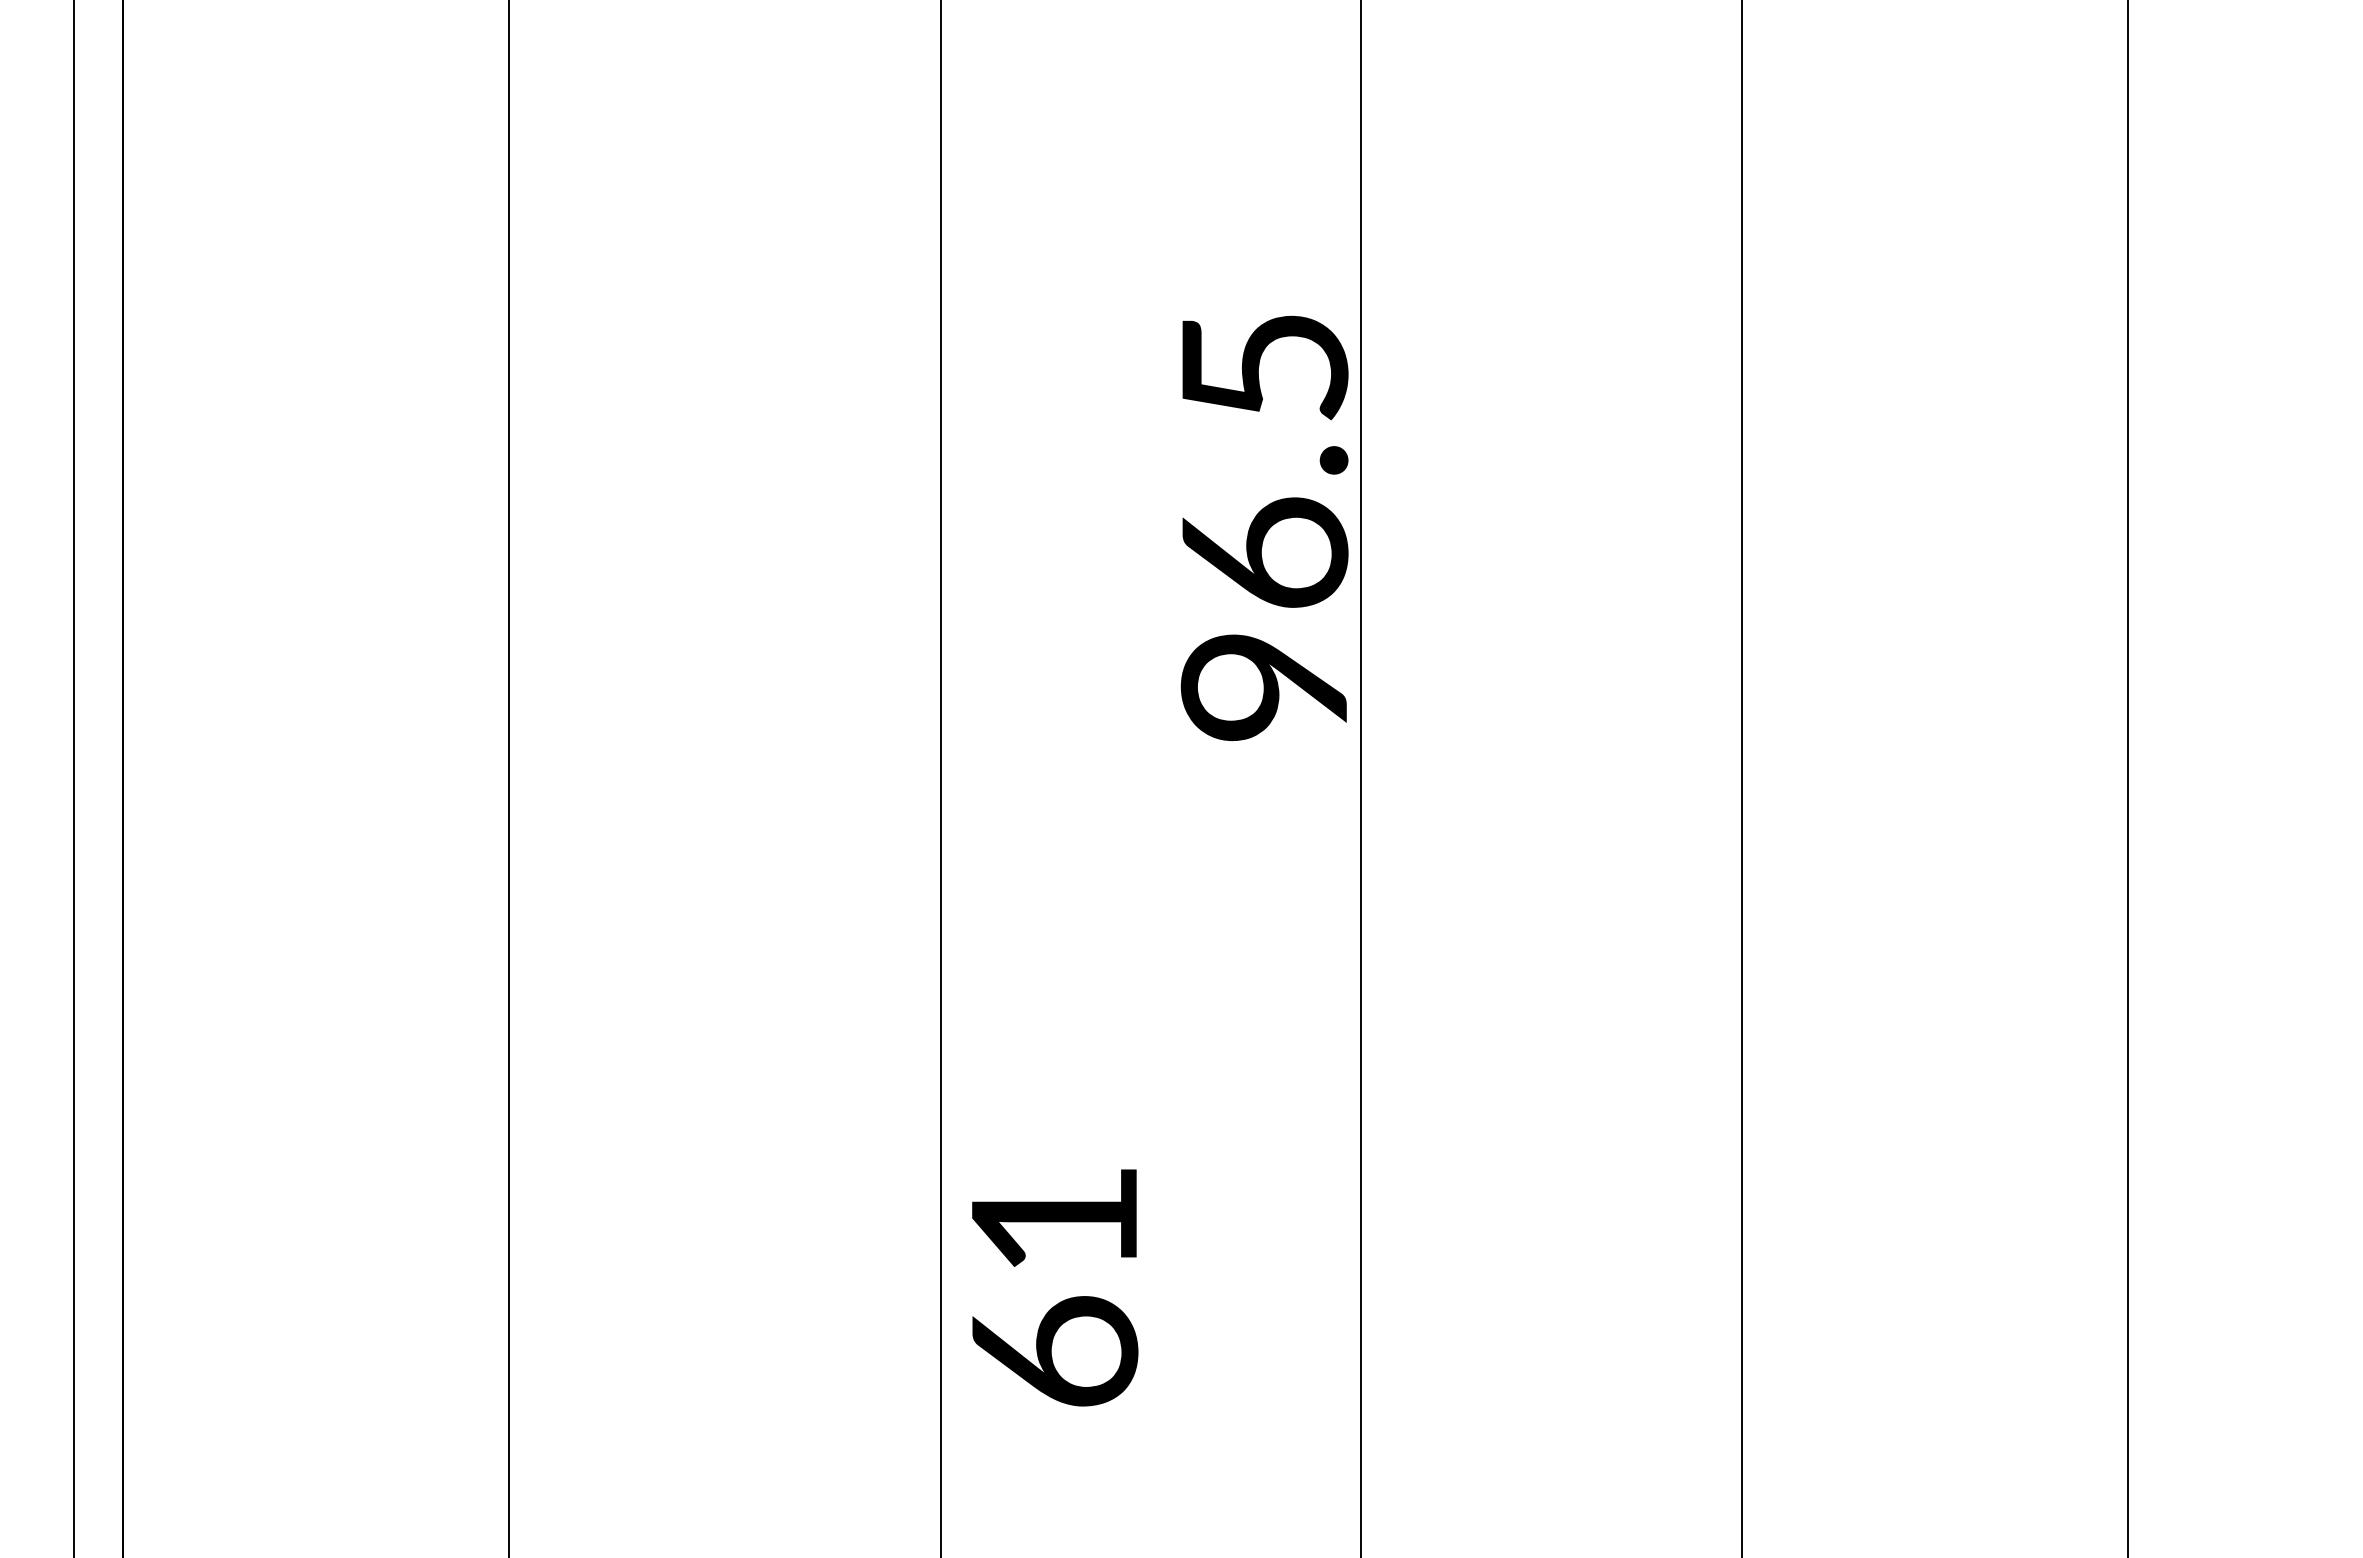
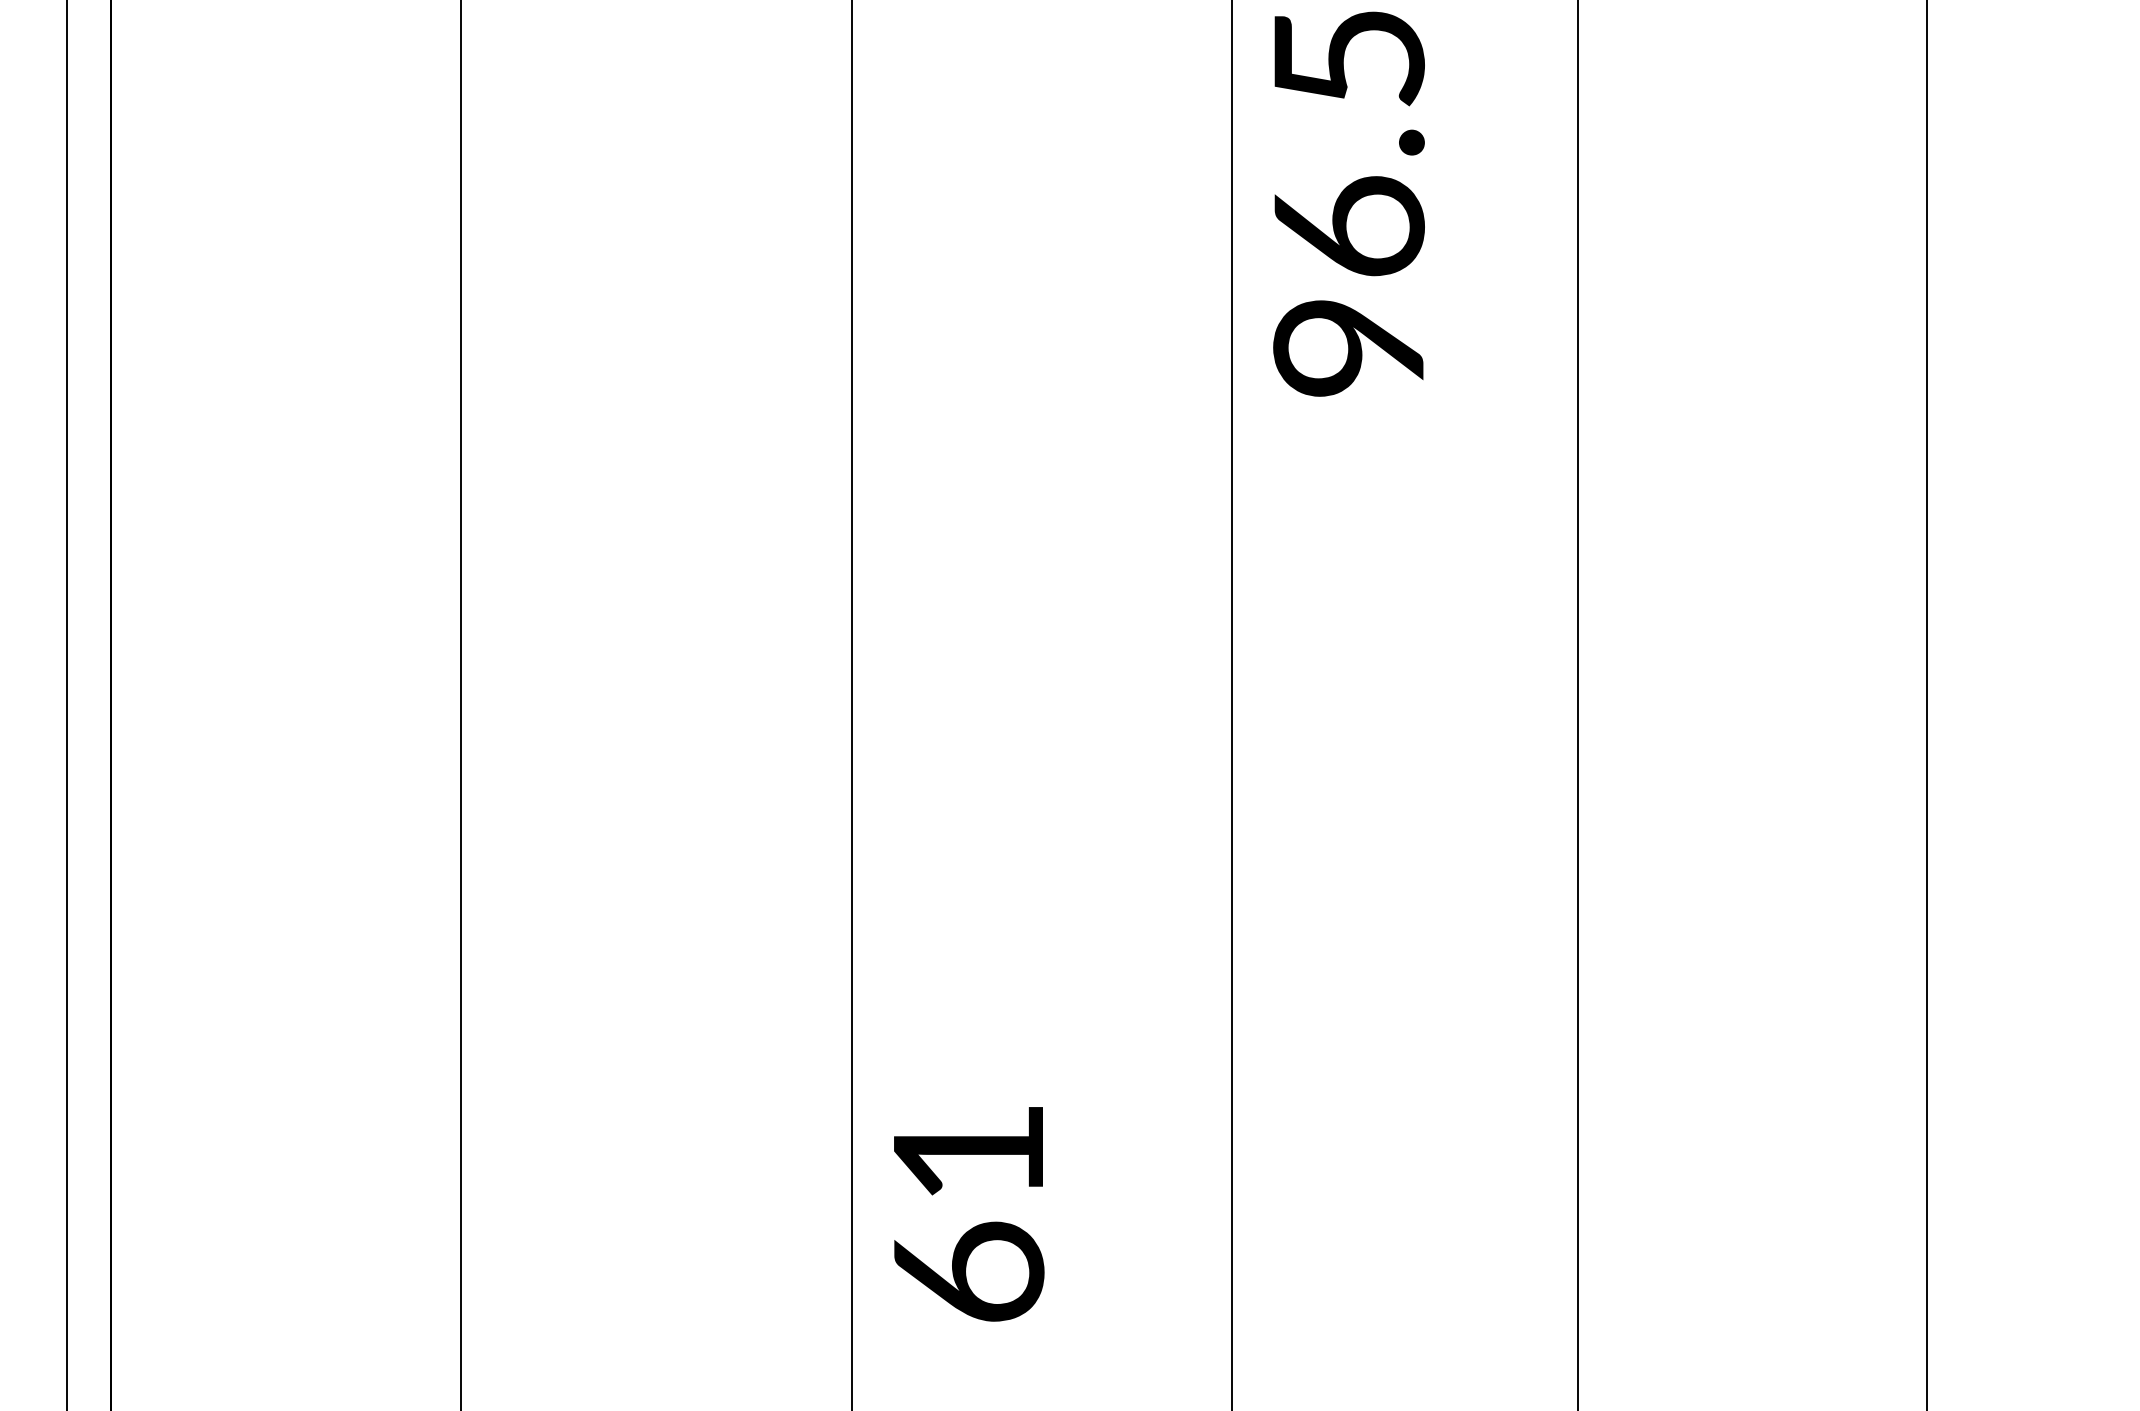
text: (1264, 528) -> (1348, 204), moved
text: (1055, 1287) -> (969, 1213), moved

